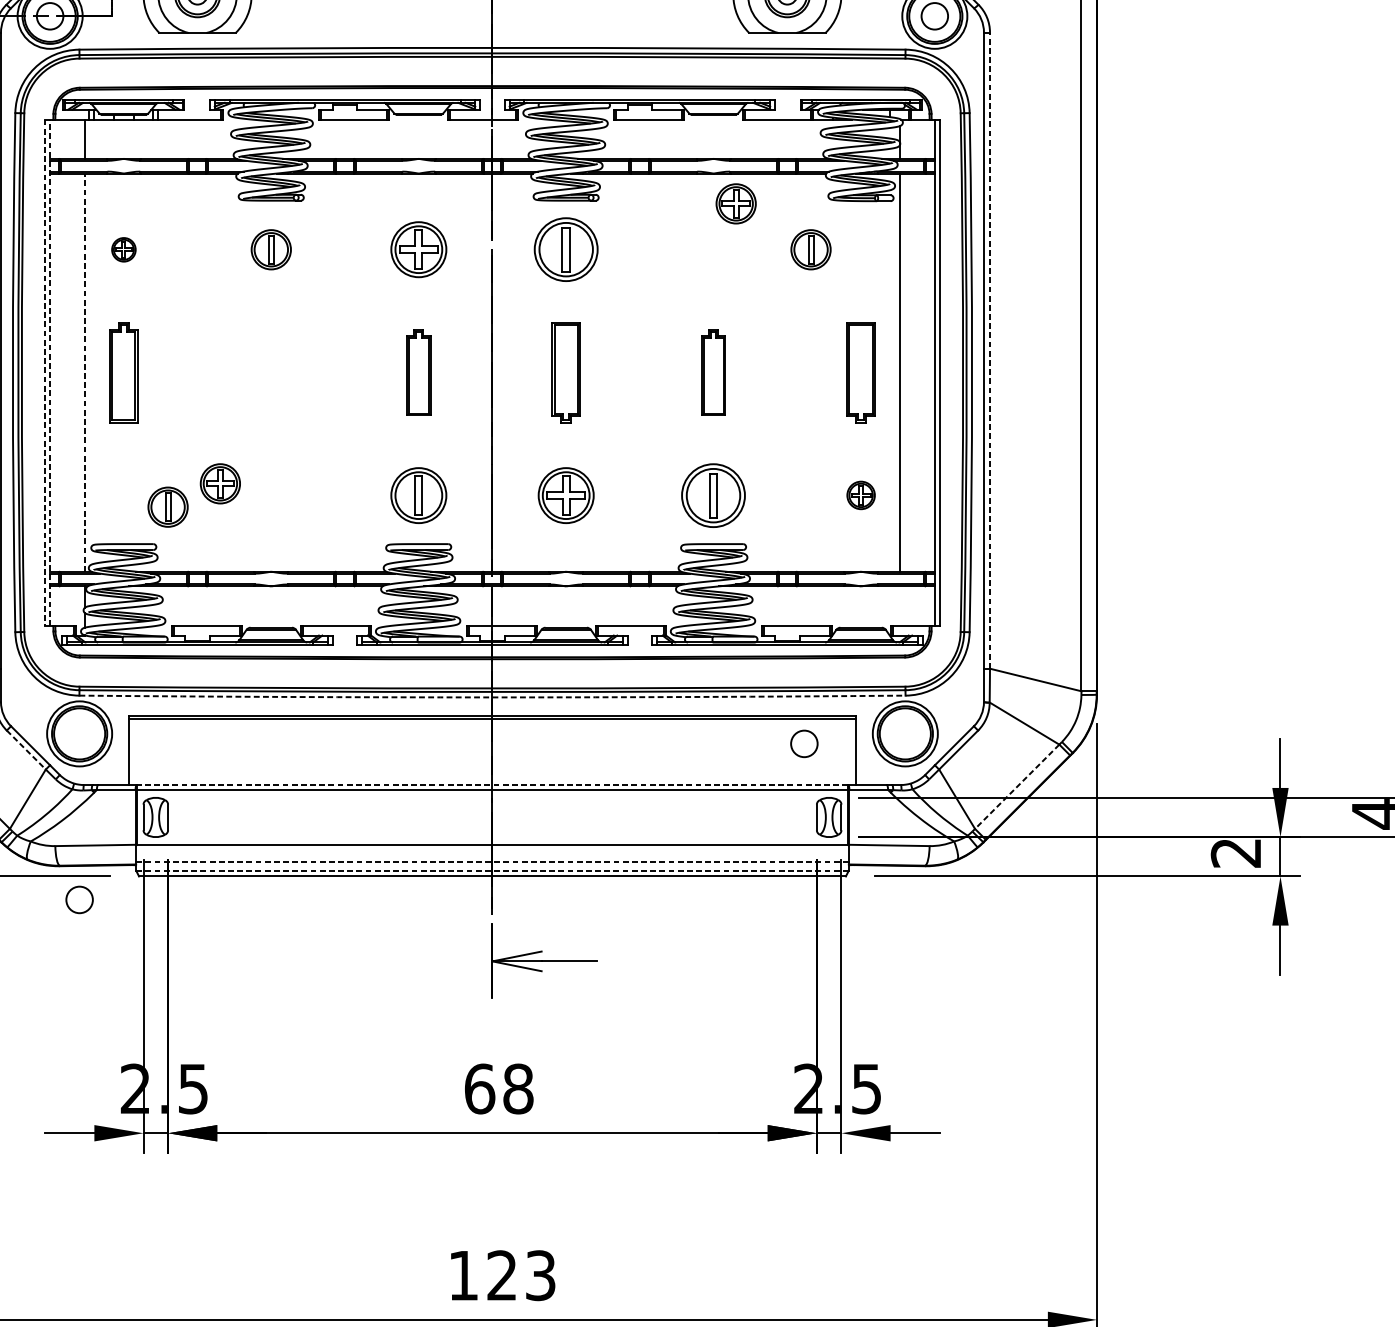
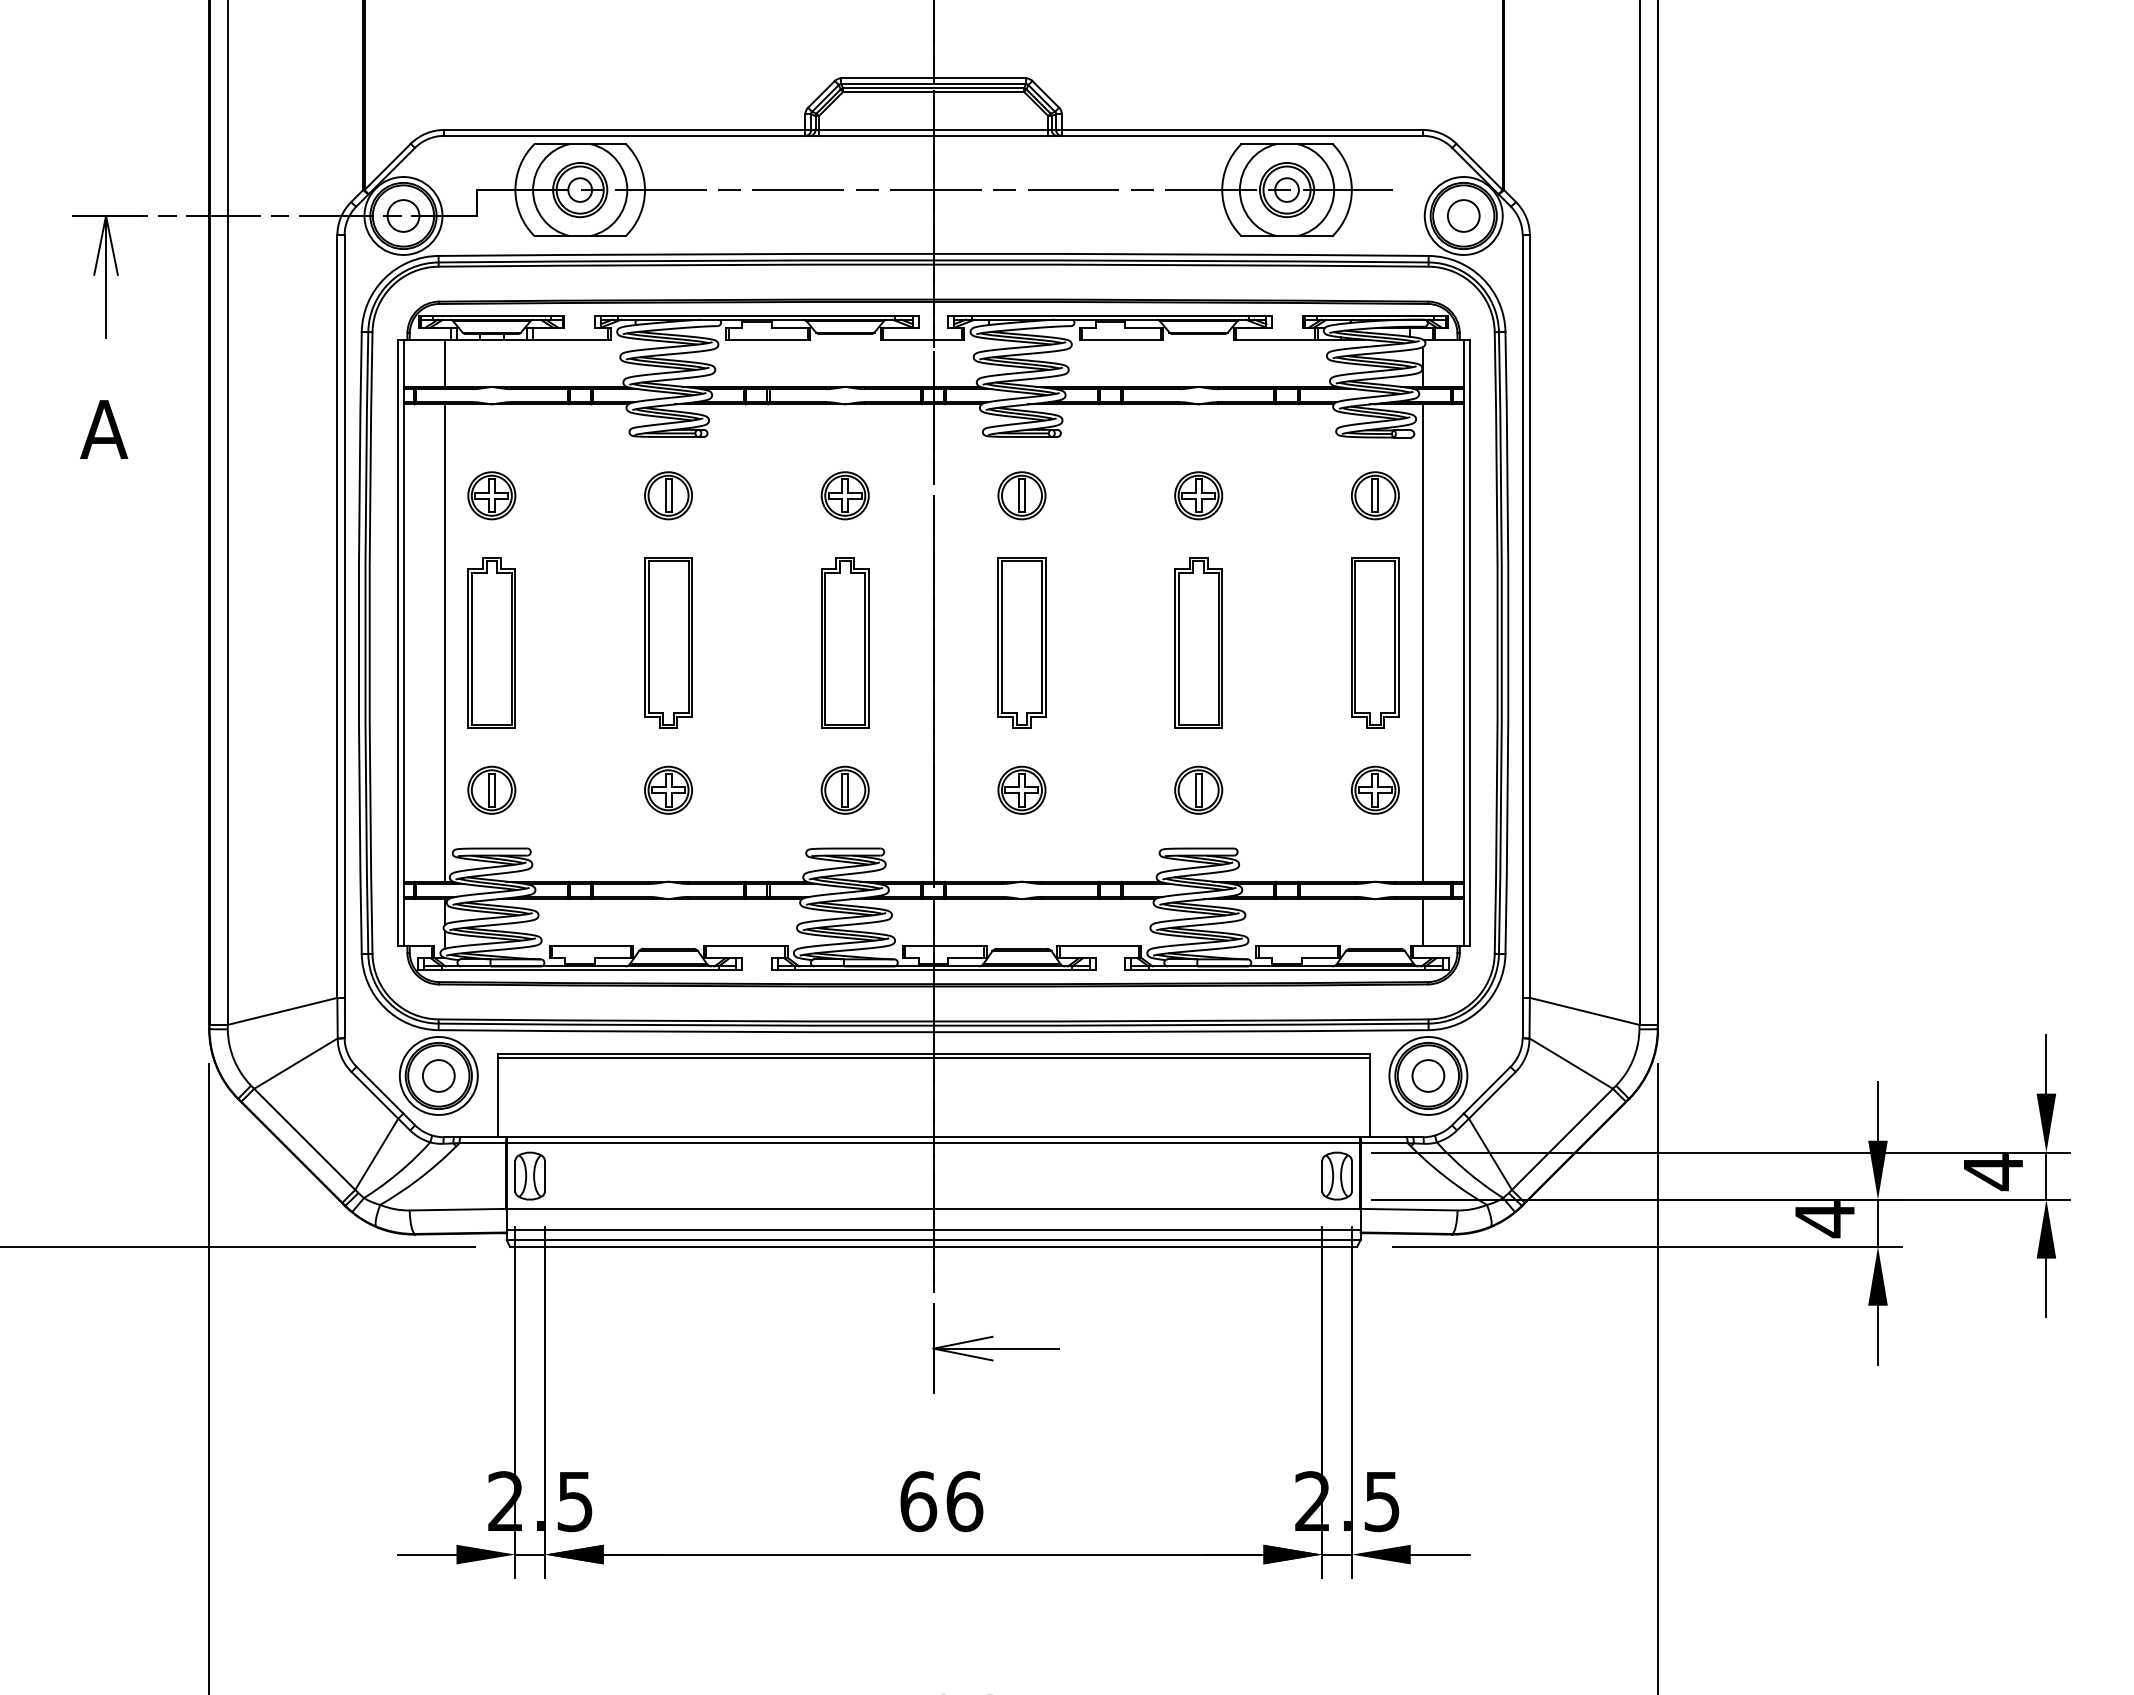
part: (736, 203) -> (1198, 495), moved
part: (123, 249) -> (491, 495), size x1.67
part: (418, 249) -> (844, 495), size x0.71
part: (565, 249) -> (1021, 495), size x0.62
part: (811, 249) -> (1375, 495), moved
line: (989, 350) -> (1529, 616), dashed -> solid
line: (50, 372) -> (403, 642), dashed -> solid
part: (123, 372) -> (491, 642), size x1.43
part: (271, 372) -> (668, 642), added
part: (418, 372) -> (845, 642), size x1.67
part: (565, 372) -> (1021, 642), size x1.43
part: (713, 372) -> (1198, 642), size x1.67
part: (861, 372) -> (1375, 642), size x1.43
line: (45, 373) -> (397, 643), dashed -> solid
line: (84, 373) -> (444, 643), dashed -> solid
part: (220, 483) -> (668, 789), moved
part: (418, 494) -> (844, 789), size x0.71
part: (565, 494) -> (1021, 789), size x0.71
part: (713, 494) -> (1198, 789), size x0.62
part: (861, 494) -> (1375, 789), size x1.43
part: (167, 506) -> (491, 789), moved
line: (900, 605) -> (1422, 922), added
arc: (492, 697) -> (933, 1032), dashed -> solid
circle: (804, 743) -> (1428, 1075), moved
line: (26, 750) -> (375, 1095), dashed -> solid
line: (492, 785) -> (933, 1137), dashed -> solid
line: (1017, 786) -> (1562, 1139), dashed -> solid
text: (1235, 853) -> (1824, 1219), 2 -> 4
line: (492, 861) -> (933, 1229), dashed -> solid
line: (493, 870) -> (934, 1239), dashed -> solid
circle: (79, 899) -> (438, 1075), moved
text: (518, 1088) -> (964, 1501), 68 -> 66

